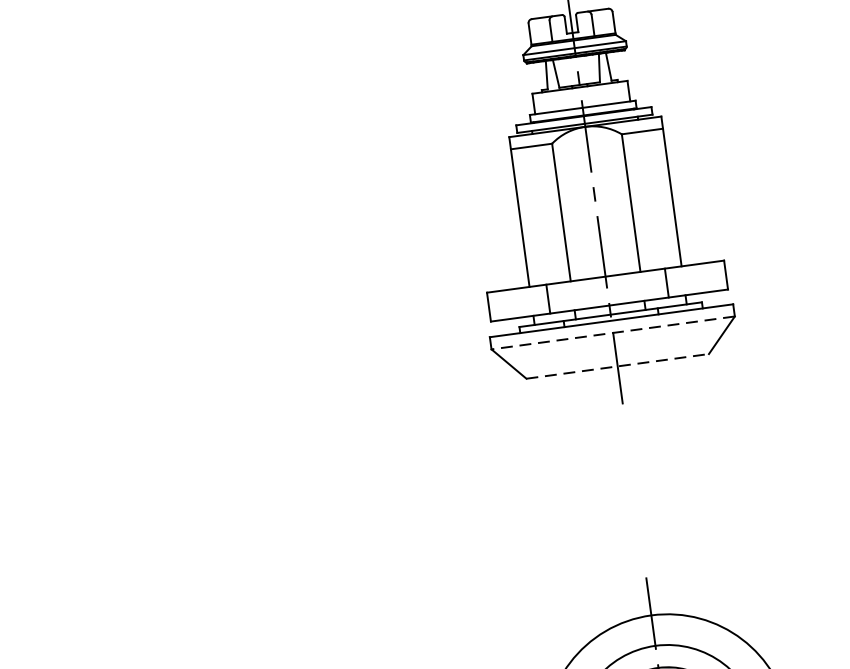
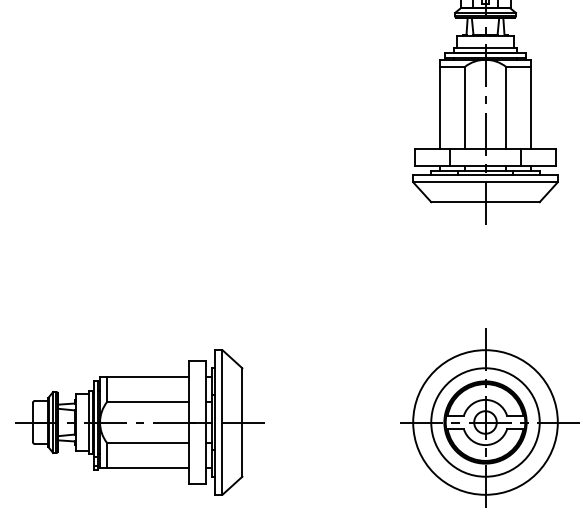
line: (613, 333) -> (485, 182), dashed -> solid
line: (619, 366) -> (486, 202), dashed -> solid

